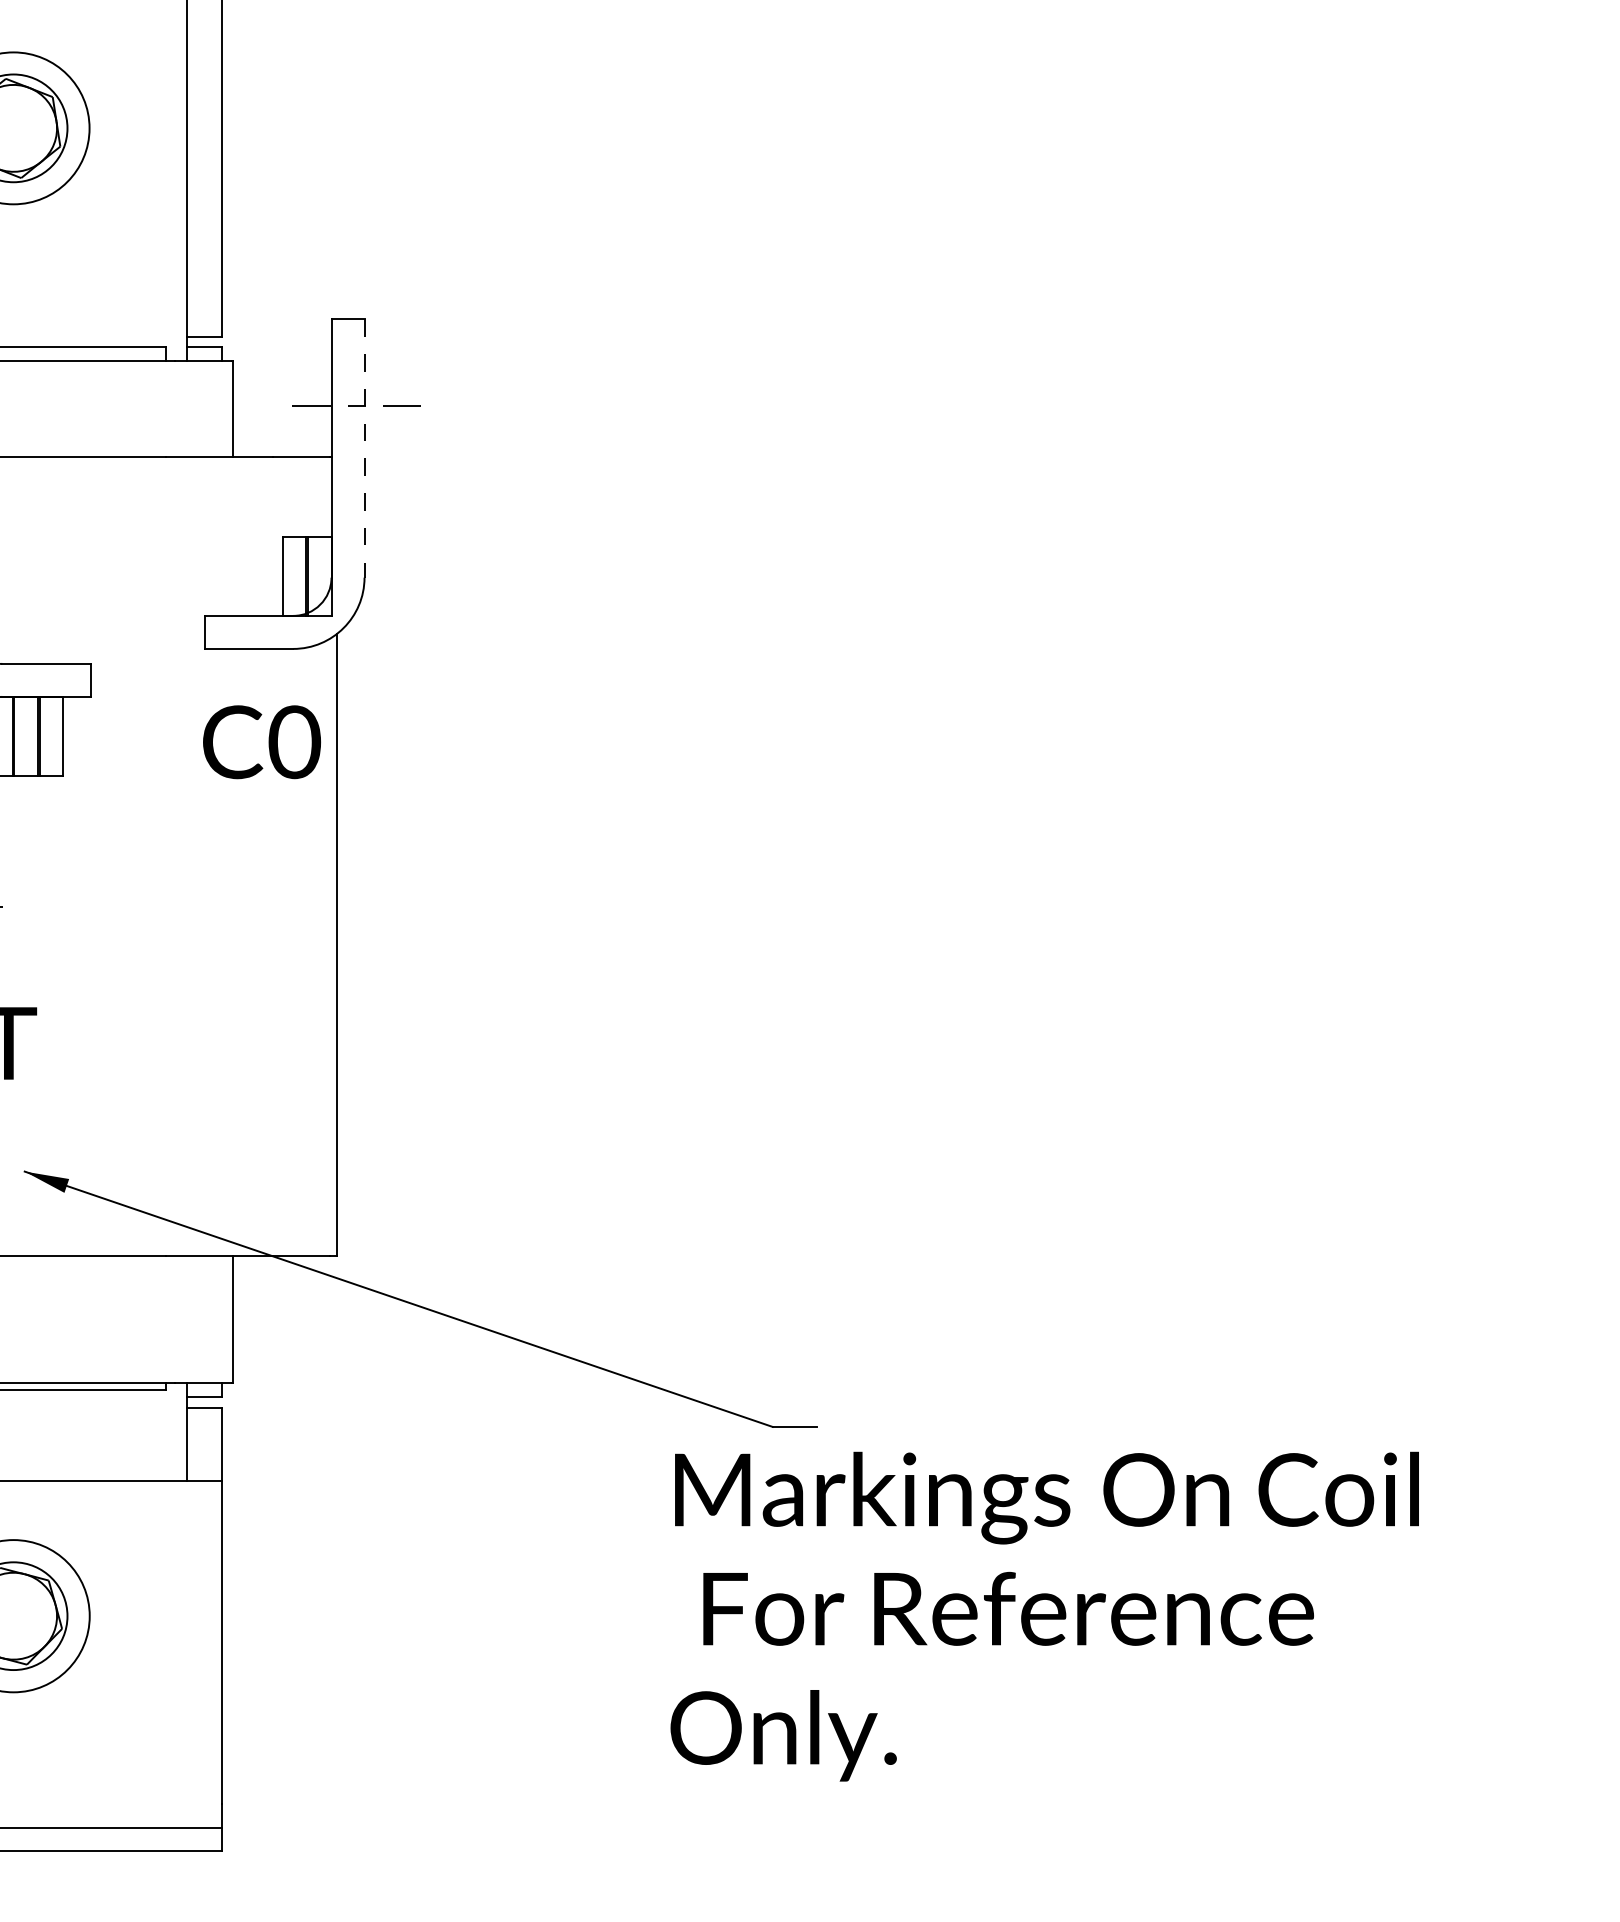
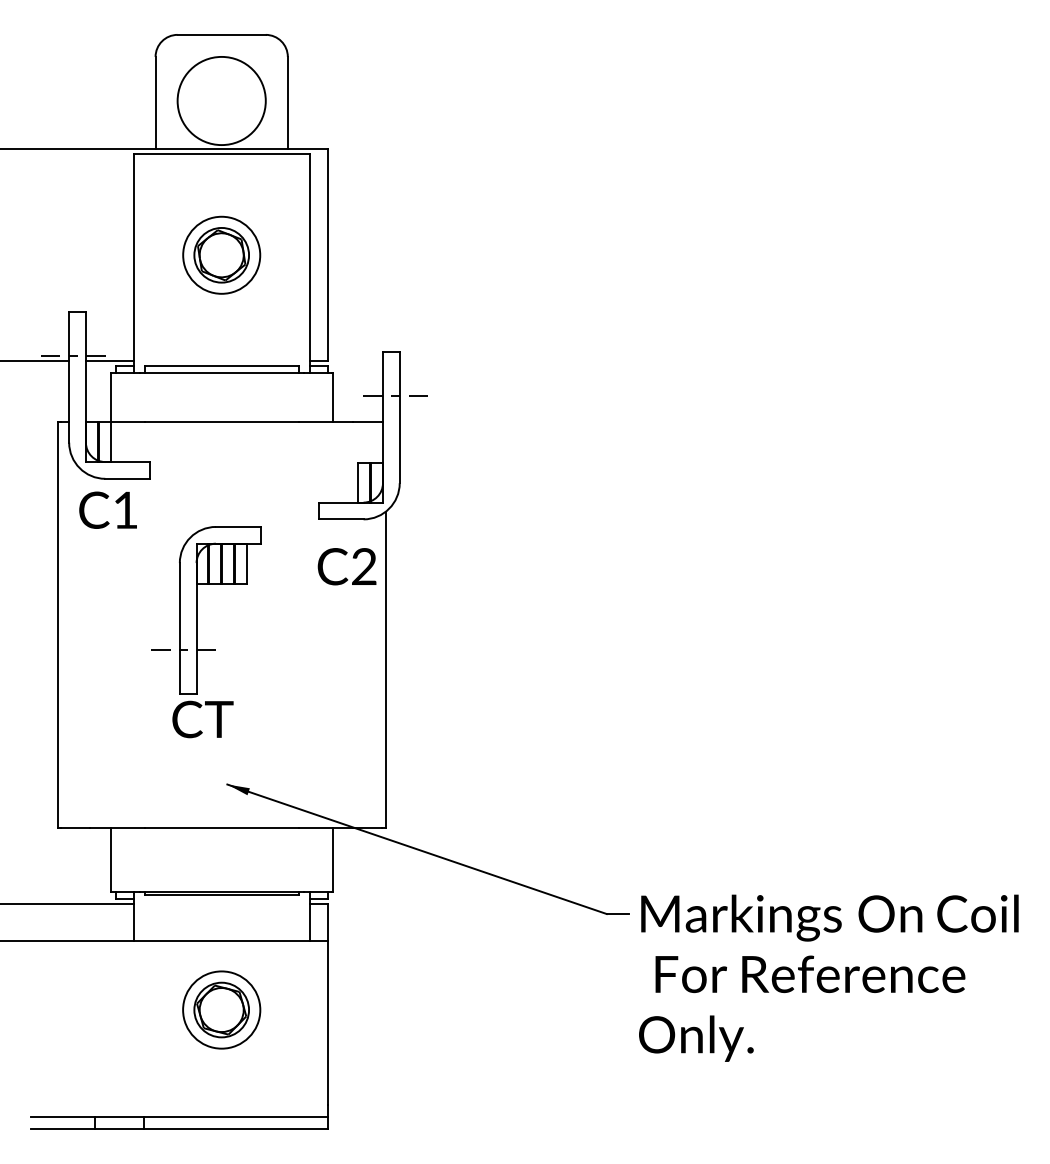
line: (364, 448) -> (399, 417), dashed -> solid
text: (295, 741) -> (364, 566), C0 -> C2
text: (1044, 1615) -> (828, 977), moved

